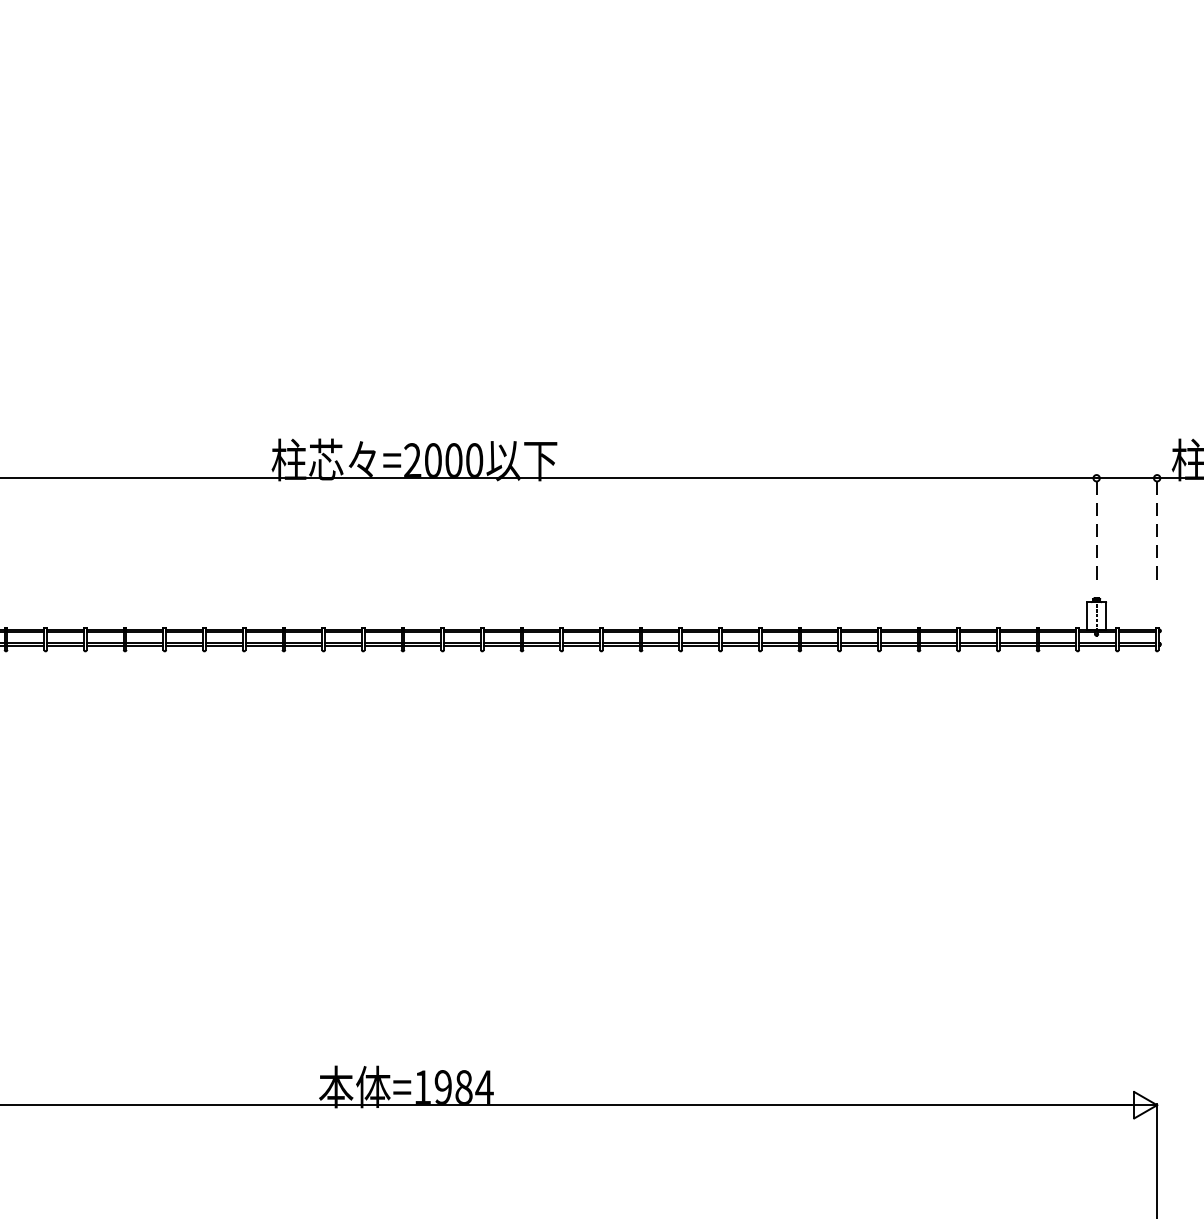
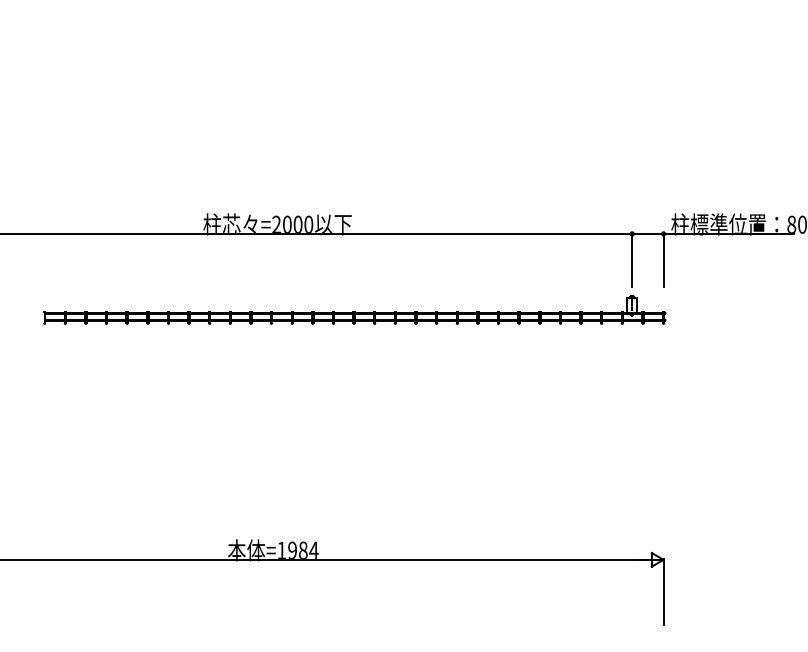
line: (1097, 529) -> (632, 260), dashed -> solid
line: (1156, 529) -> (663, 260), dashed -> solid

